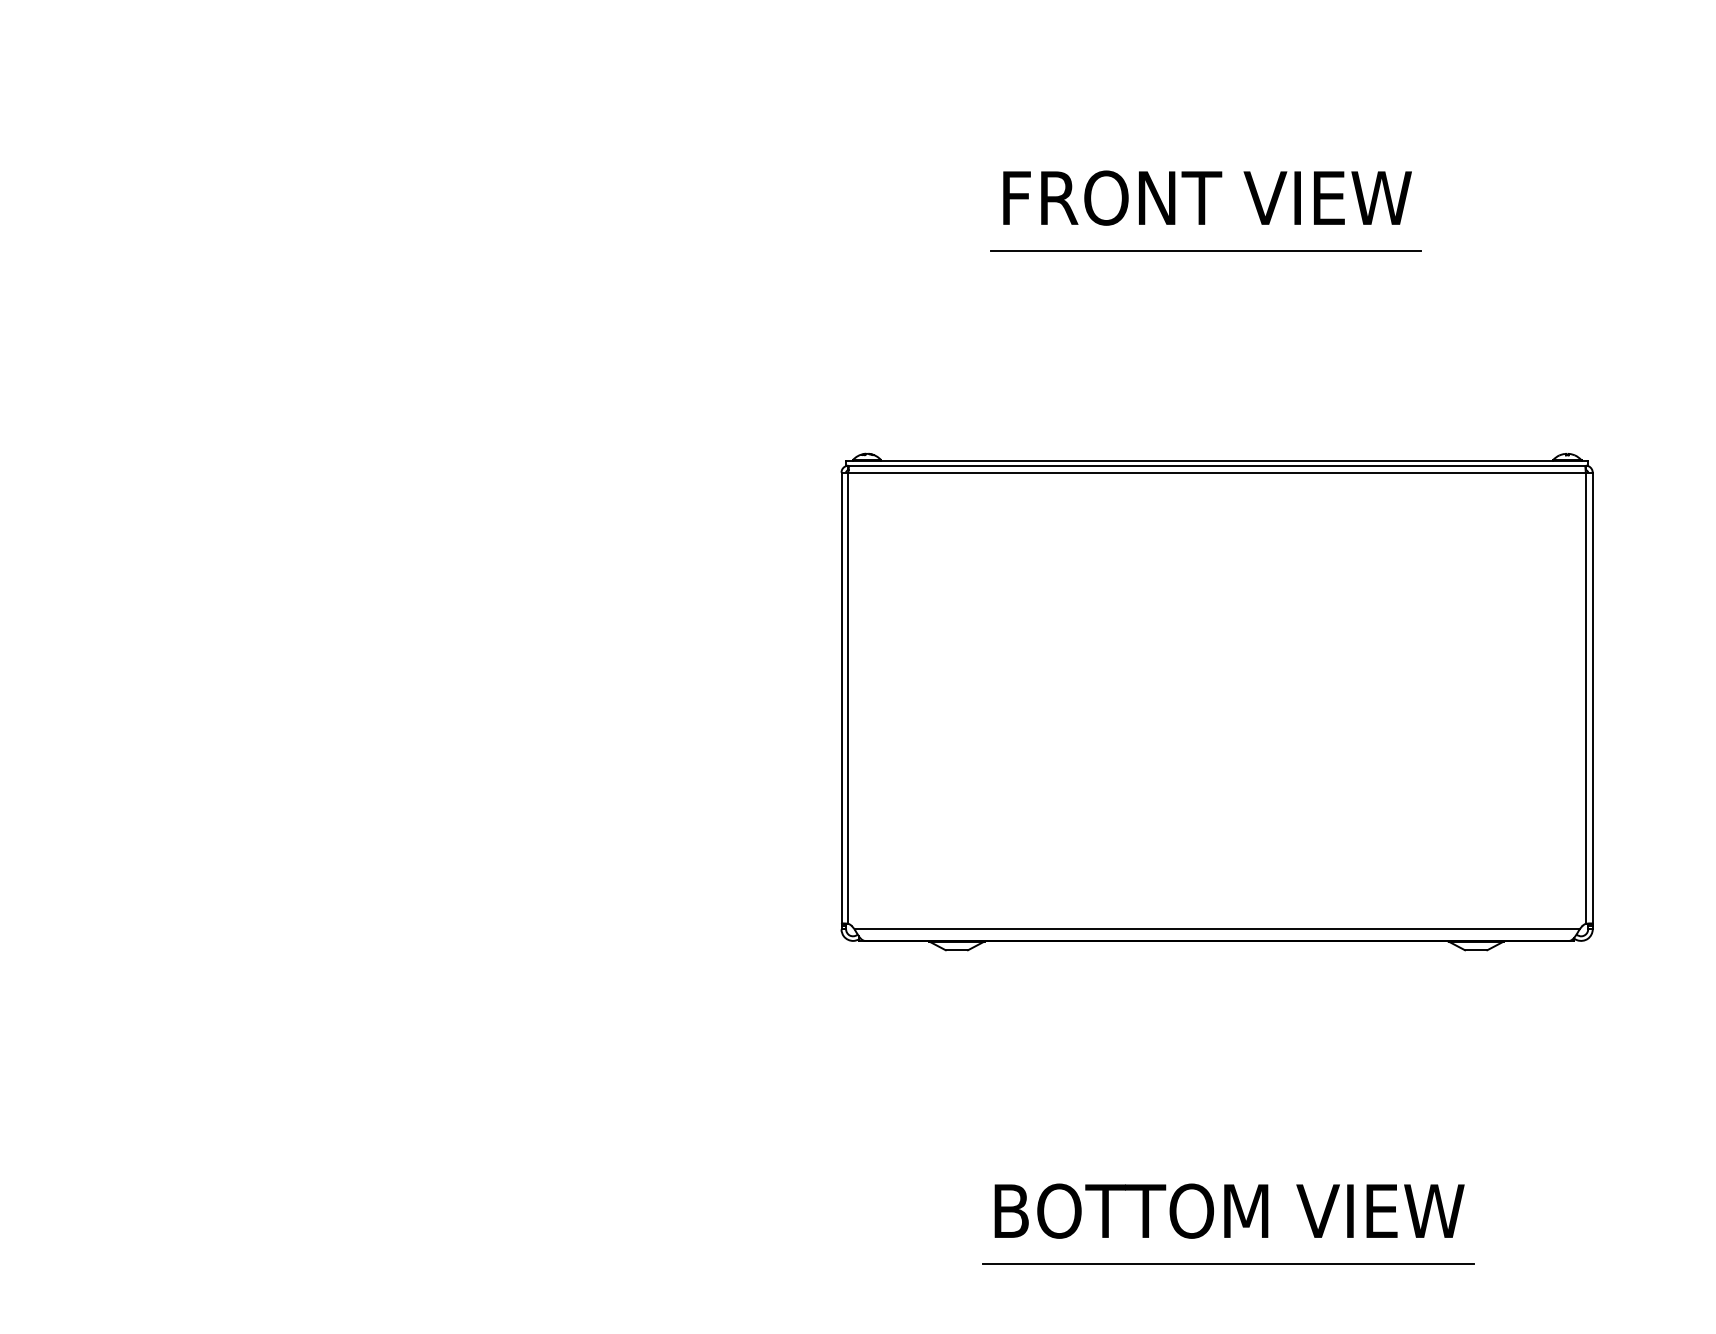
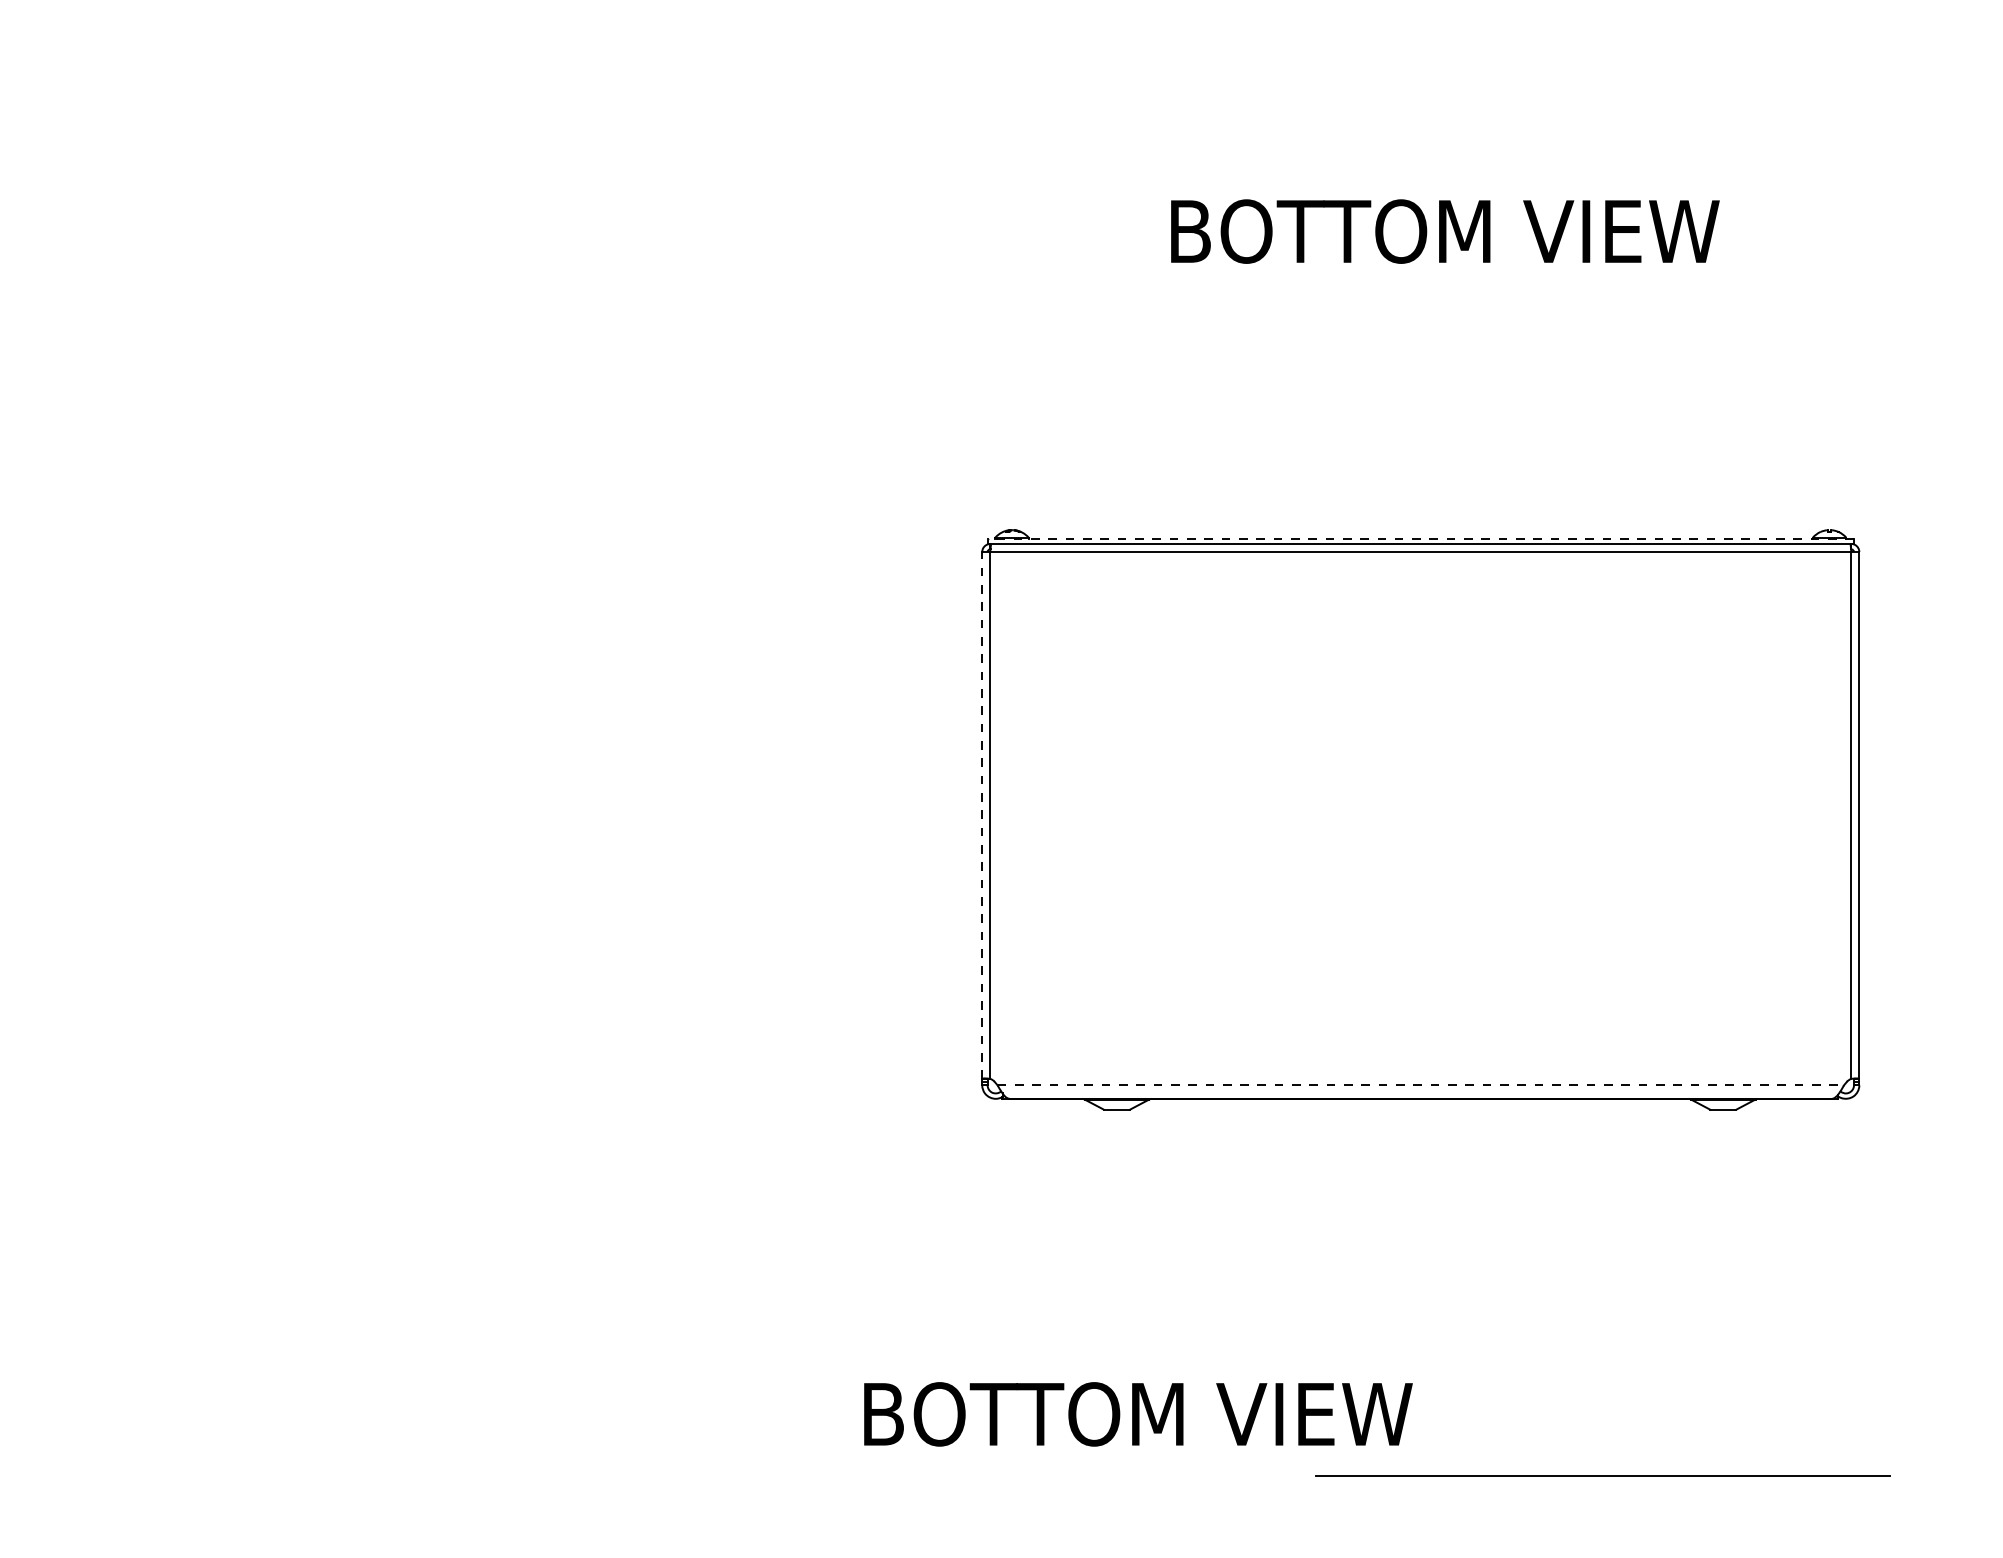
text: (1240, 198) -> (1448, 231), FRONT VIEW -> BOTTOM VIEW
line: (1205, 251) -> (1407, 293), removed
line: (1216, 461) -> (1420, 538), solid -> dashed
line: (841, 697) -> (982, 814), solid -> dashed
line: (1217, 929) -> (1421, 1085), solid -> dashed
text: (1229, 1211) -> (1138, 1414), moved
line: (1228, 1263) -> (1602, 1475), moved

